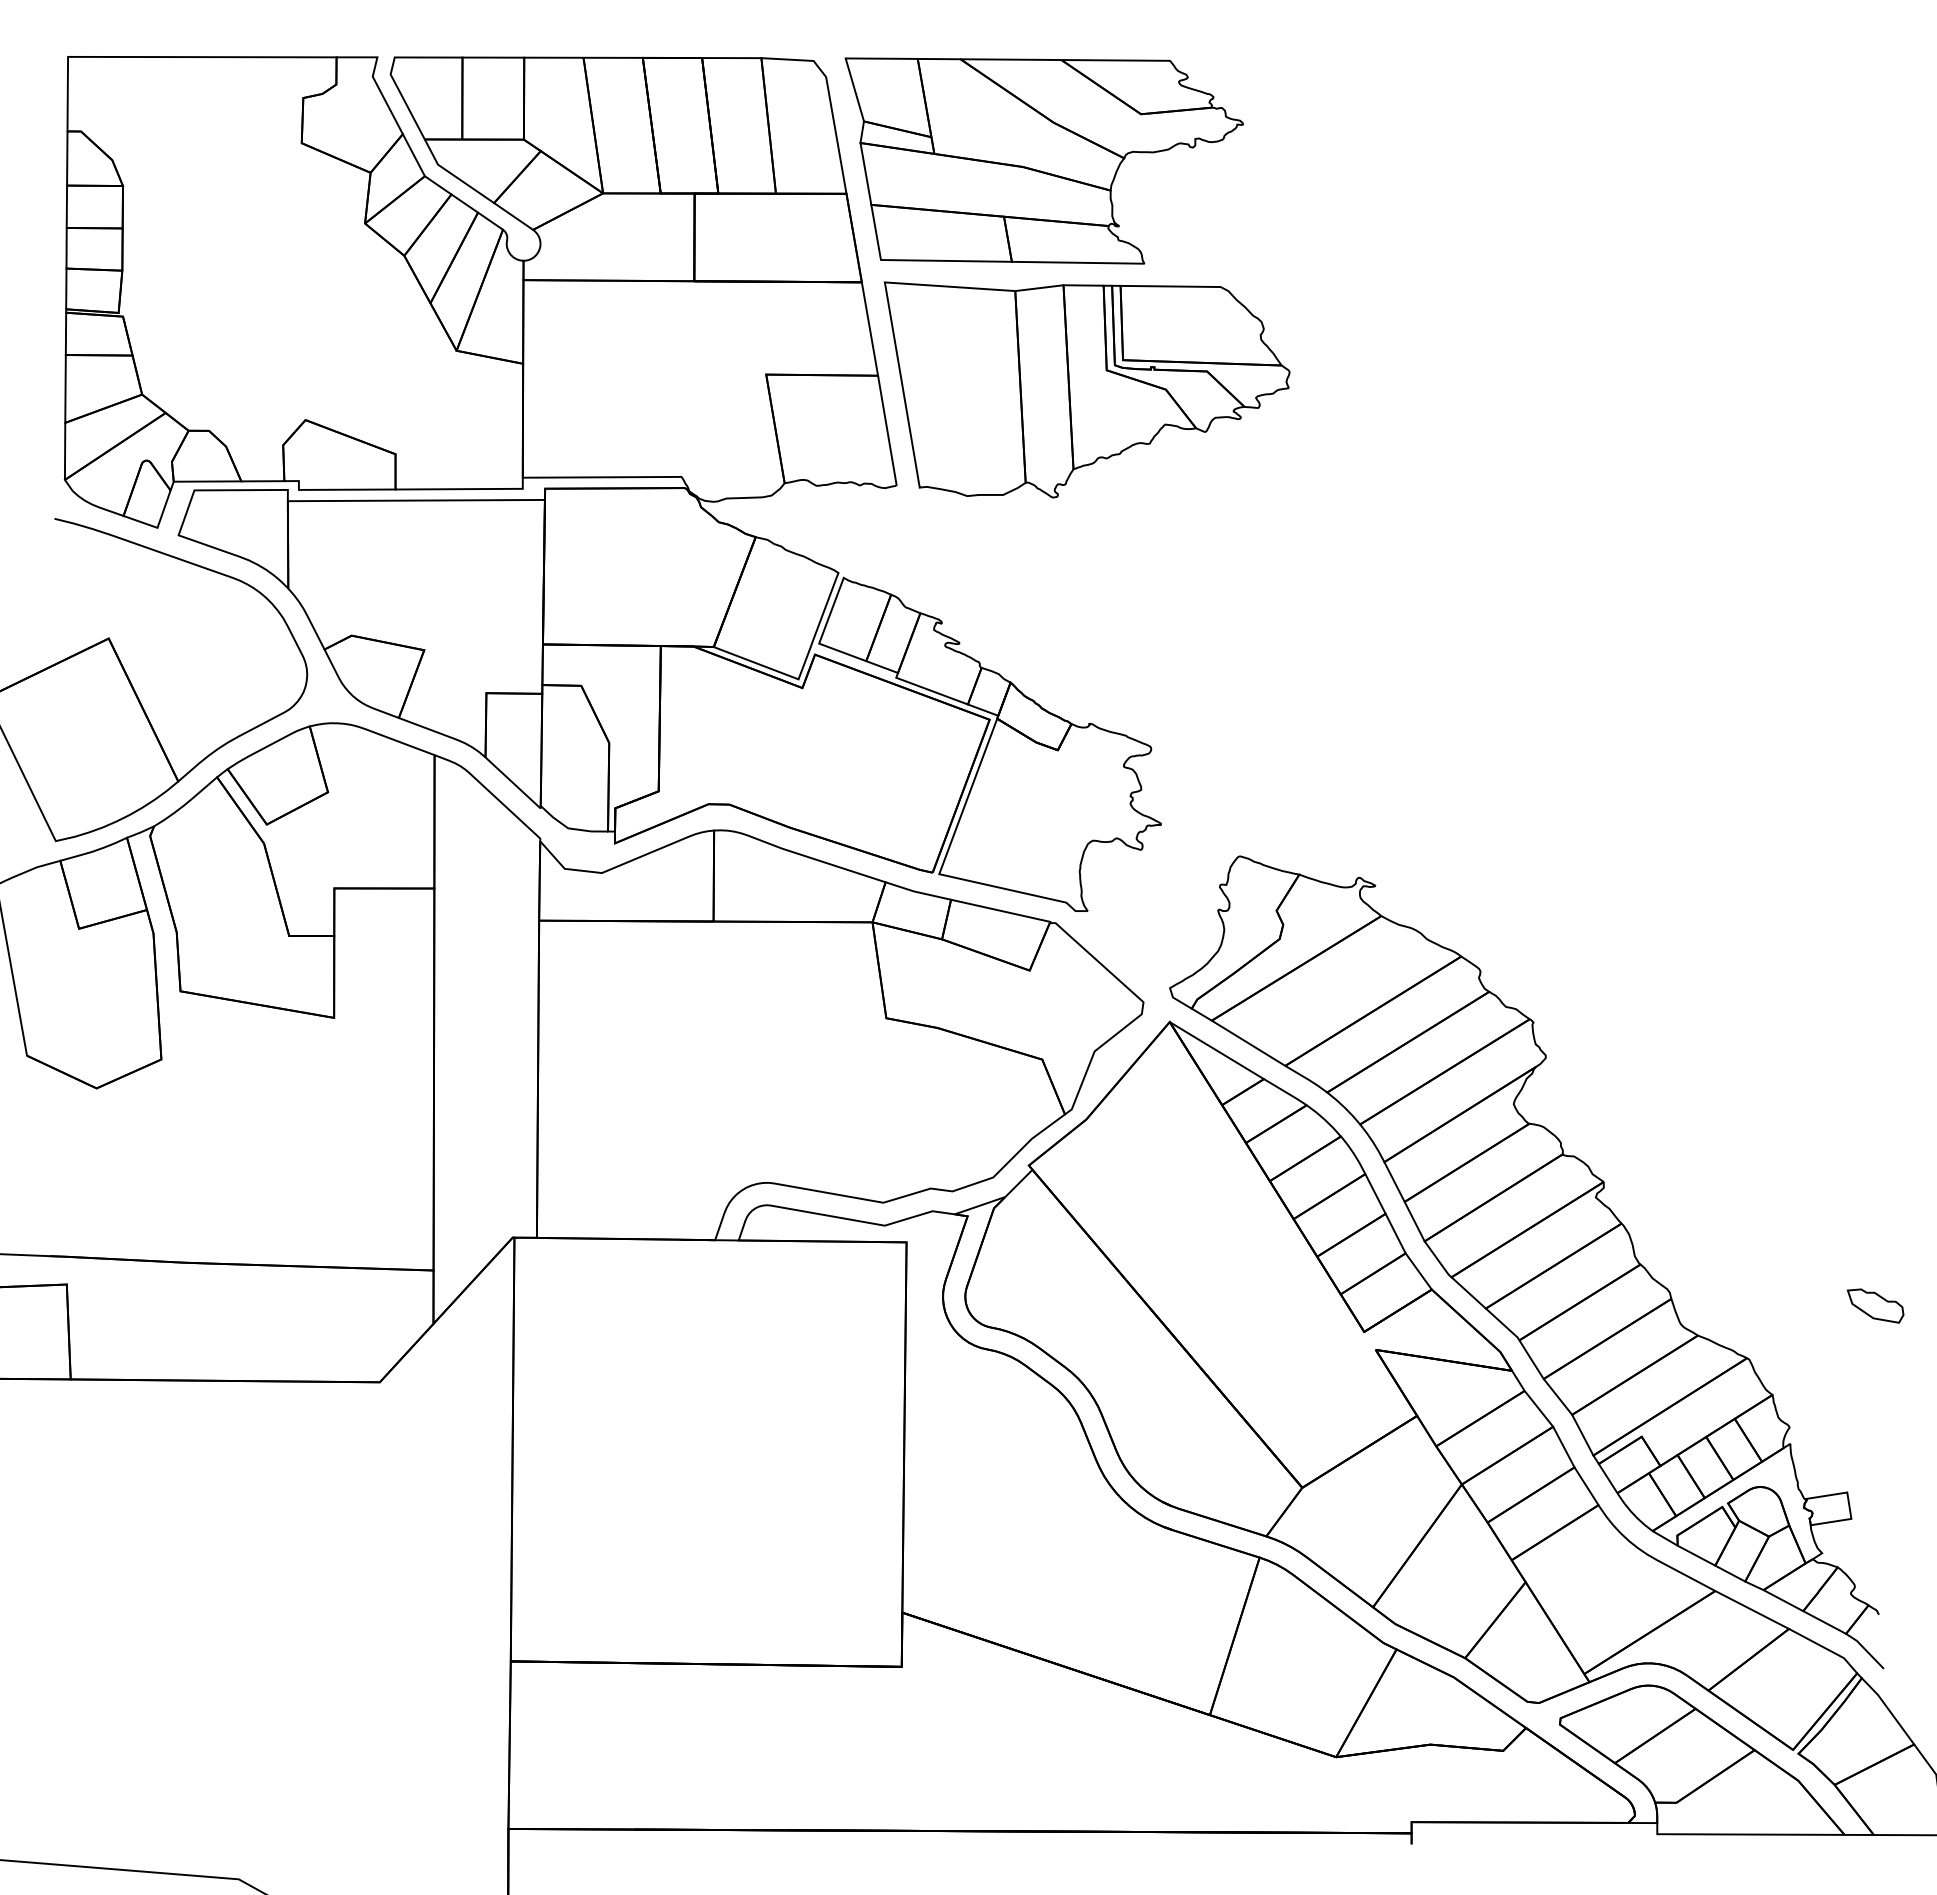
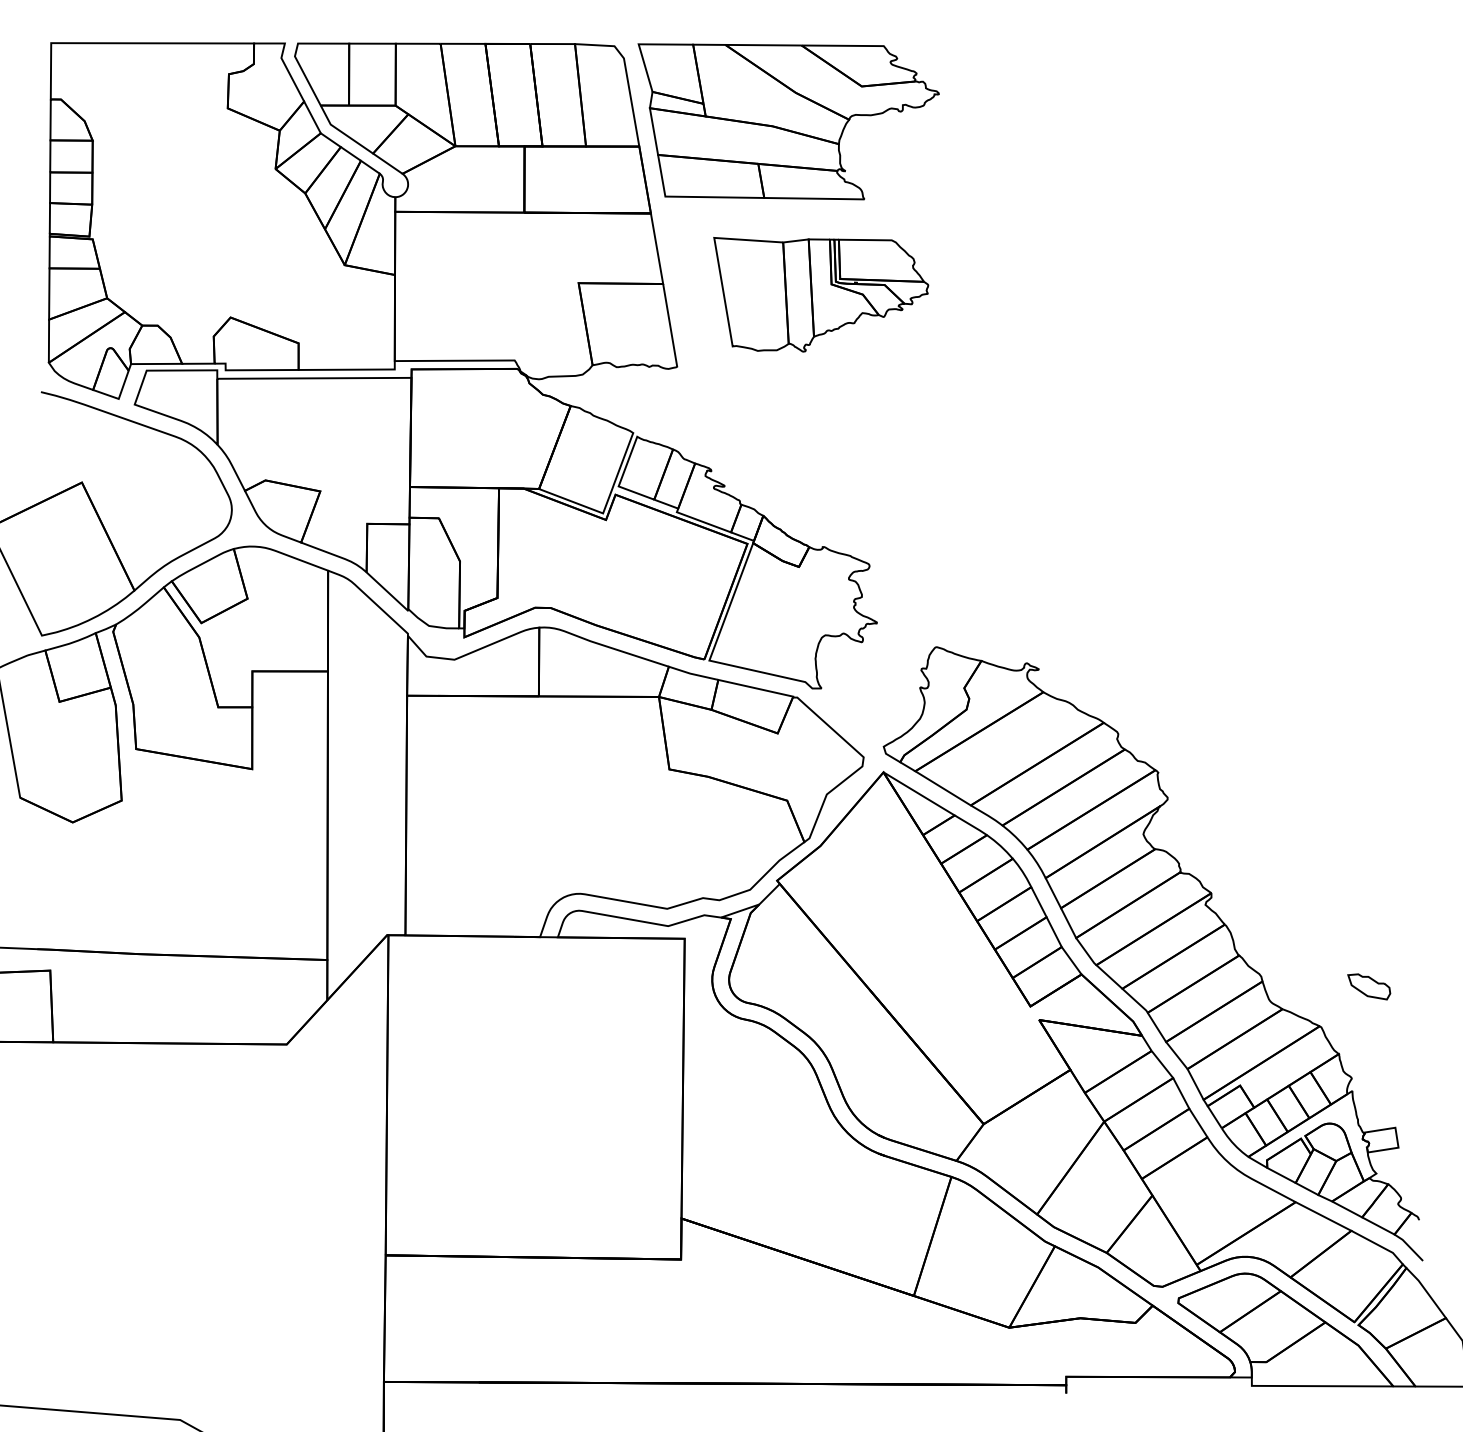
part: (1087, 389) -> (821, 294), size x0.7
part: (1875, 1305) -> (1369, 986), moved

